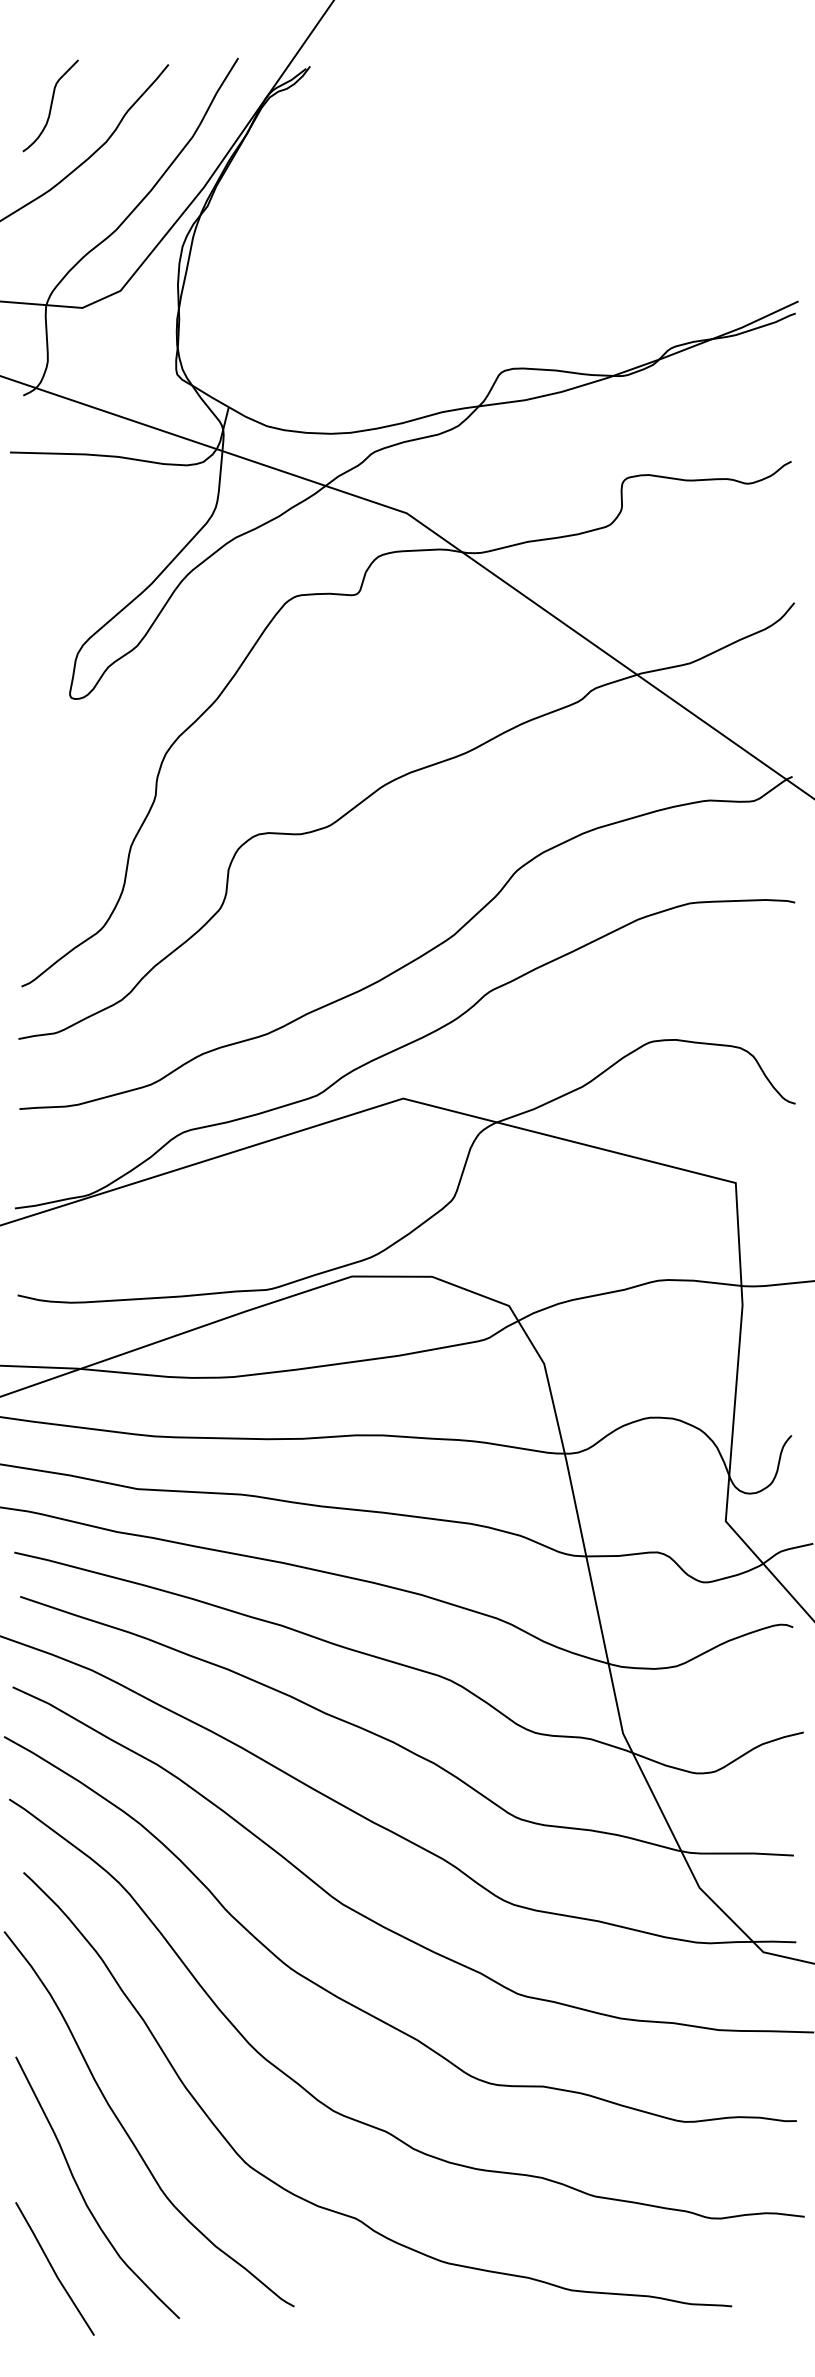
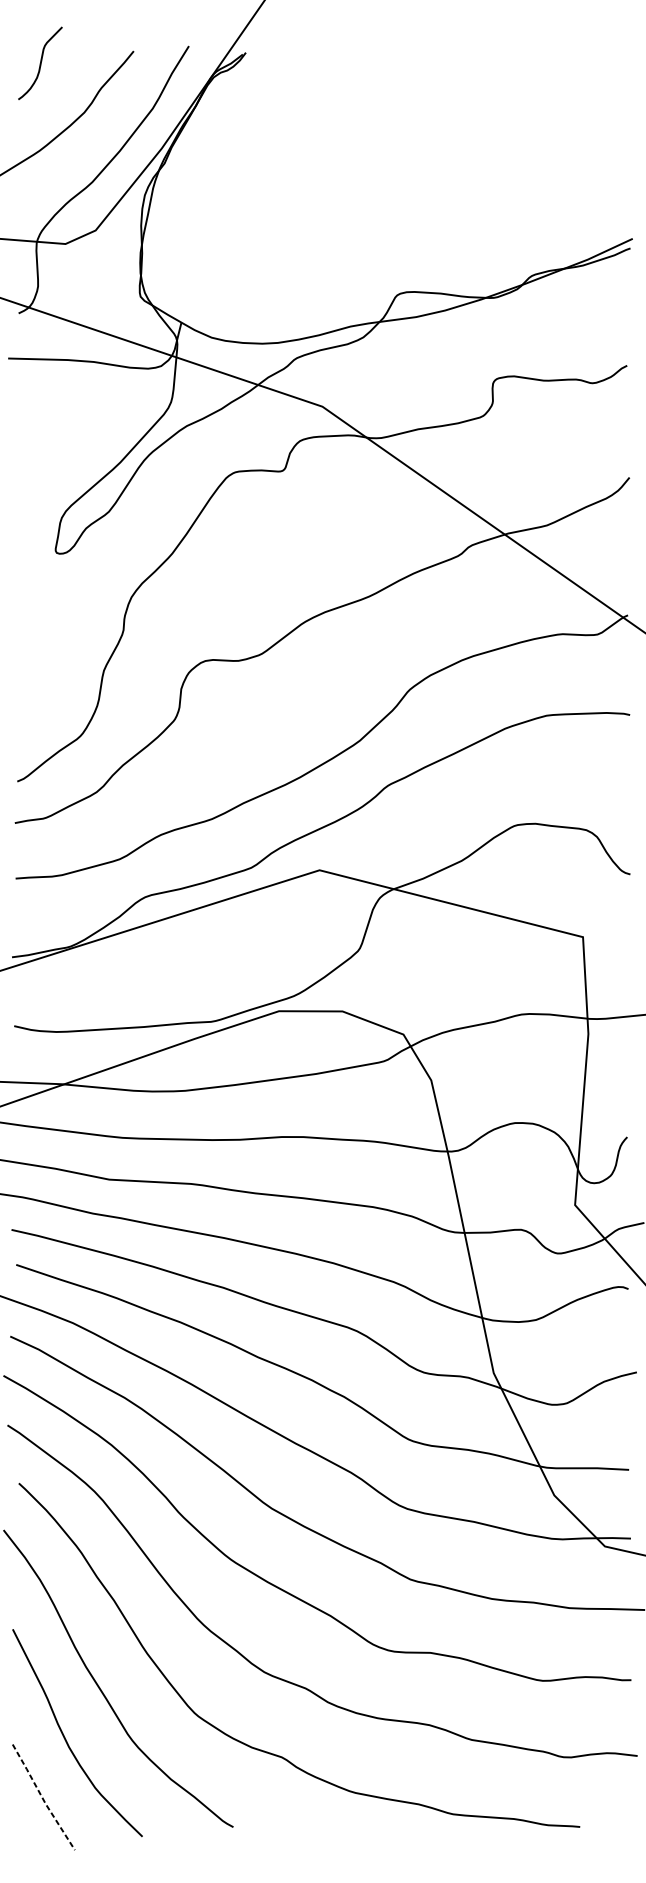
curve: (50, 105) -> (40, 63), moved
line: (53, 2270) -> (42, 1798), solid -> dashed

